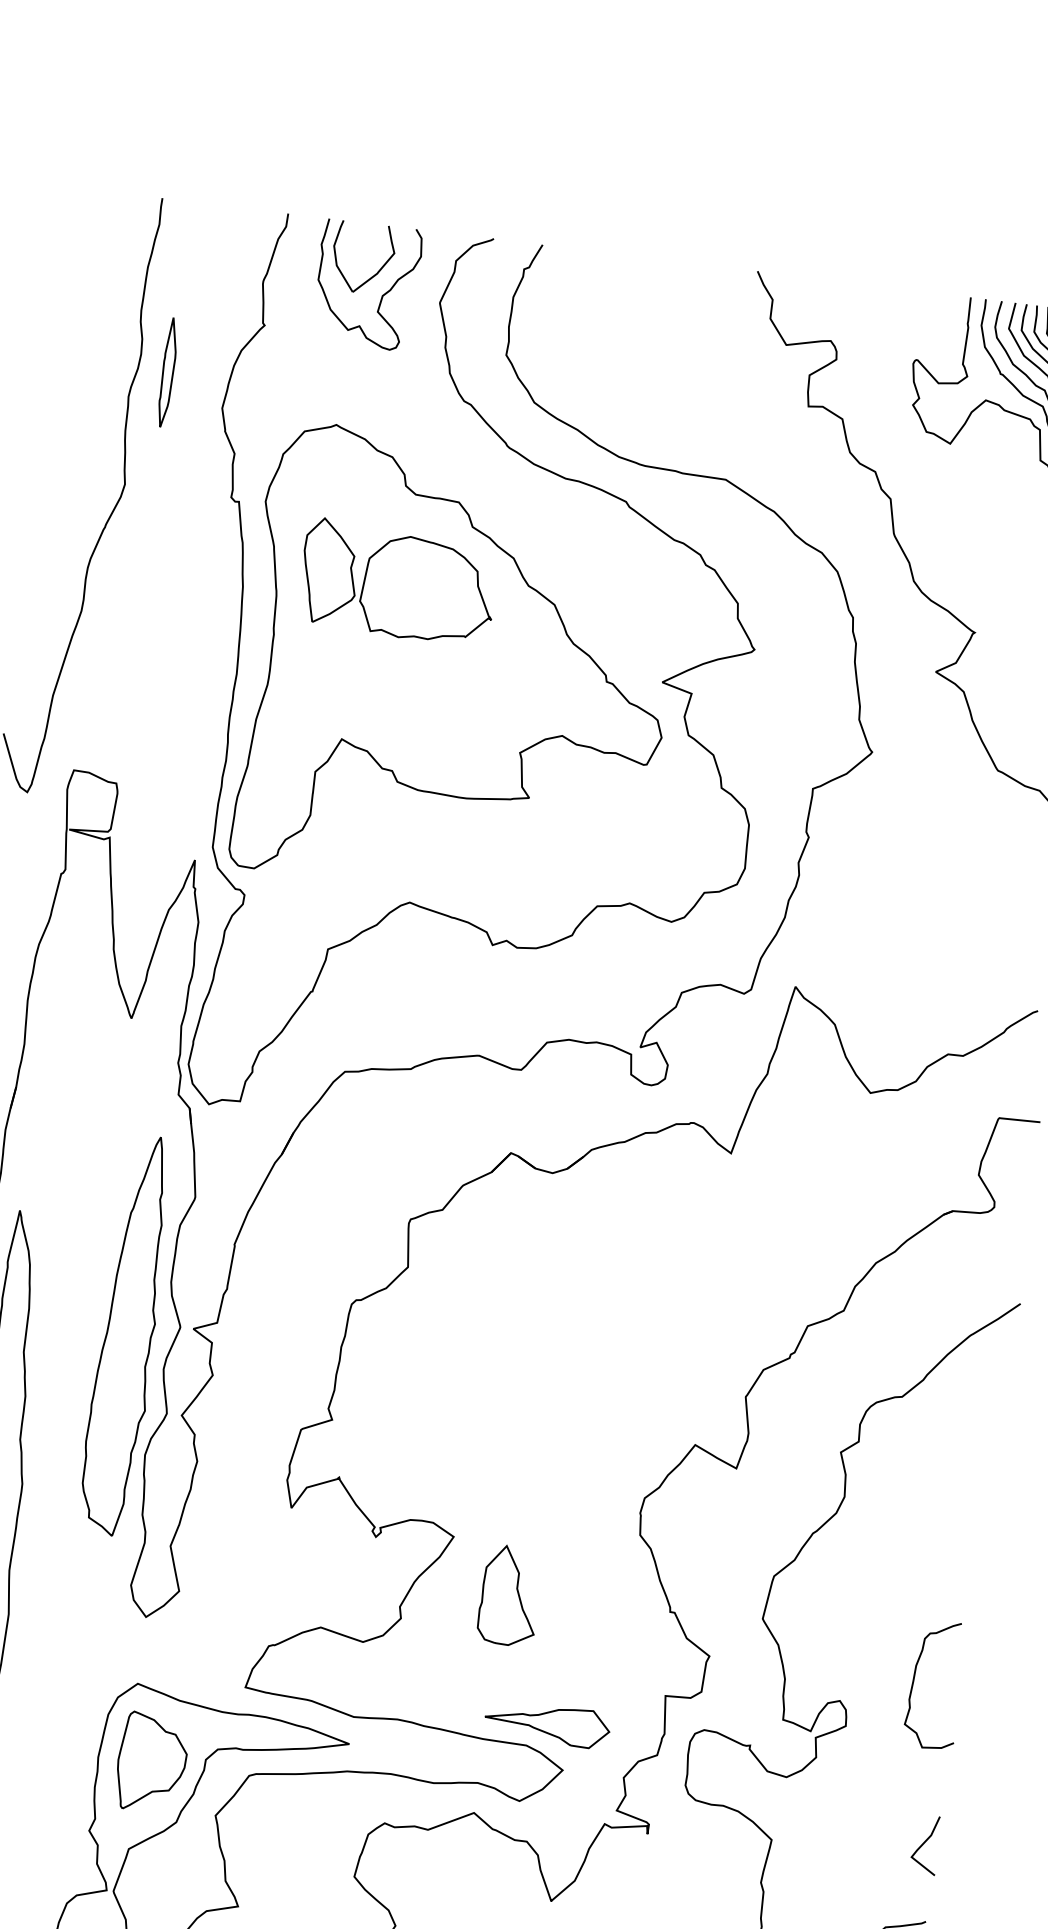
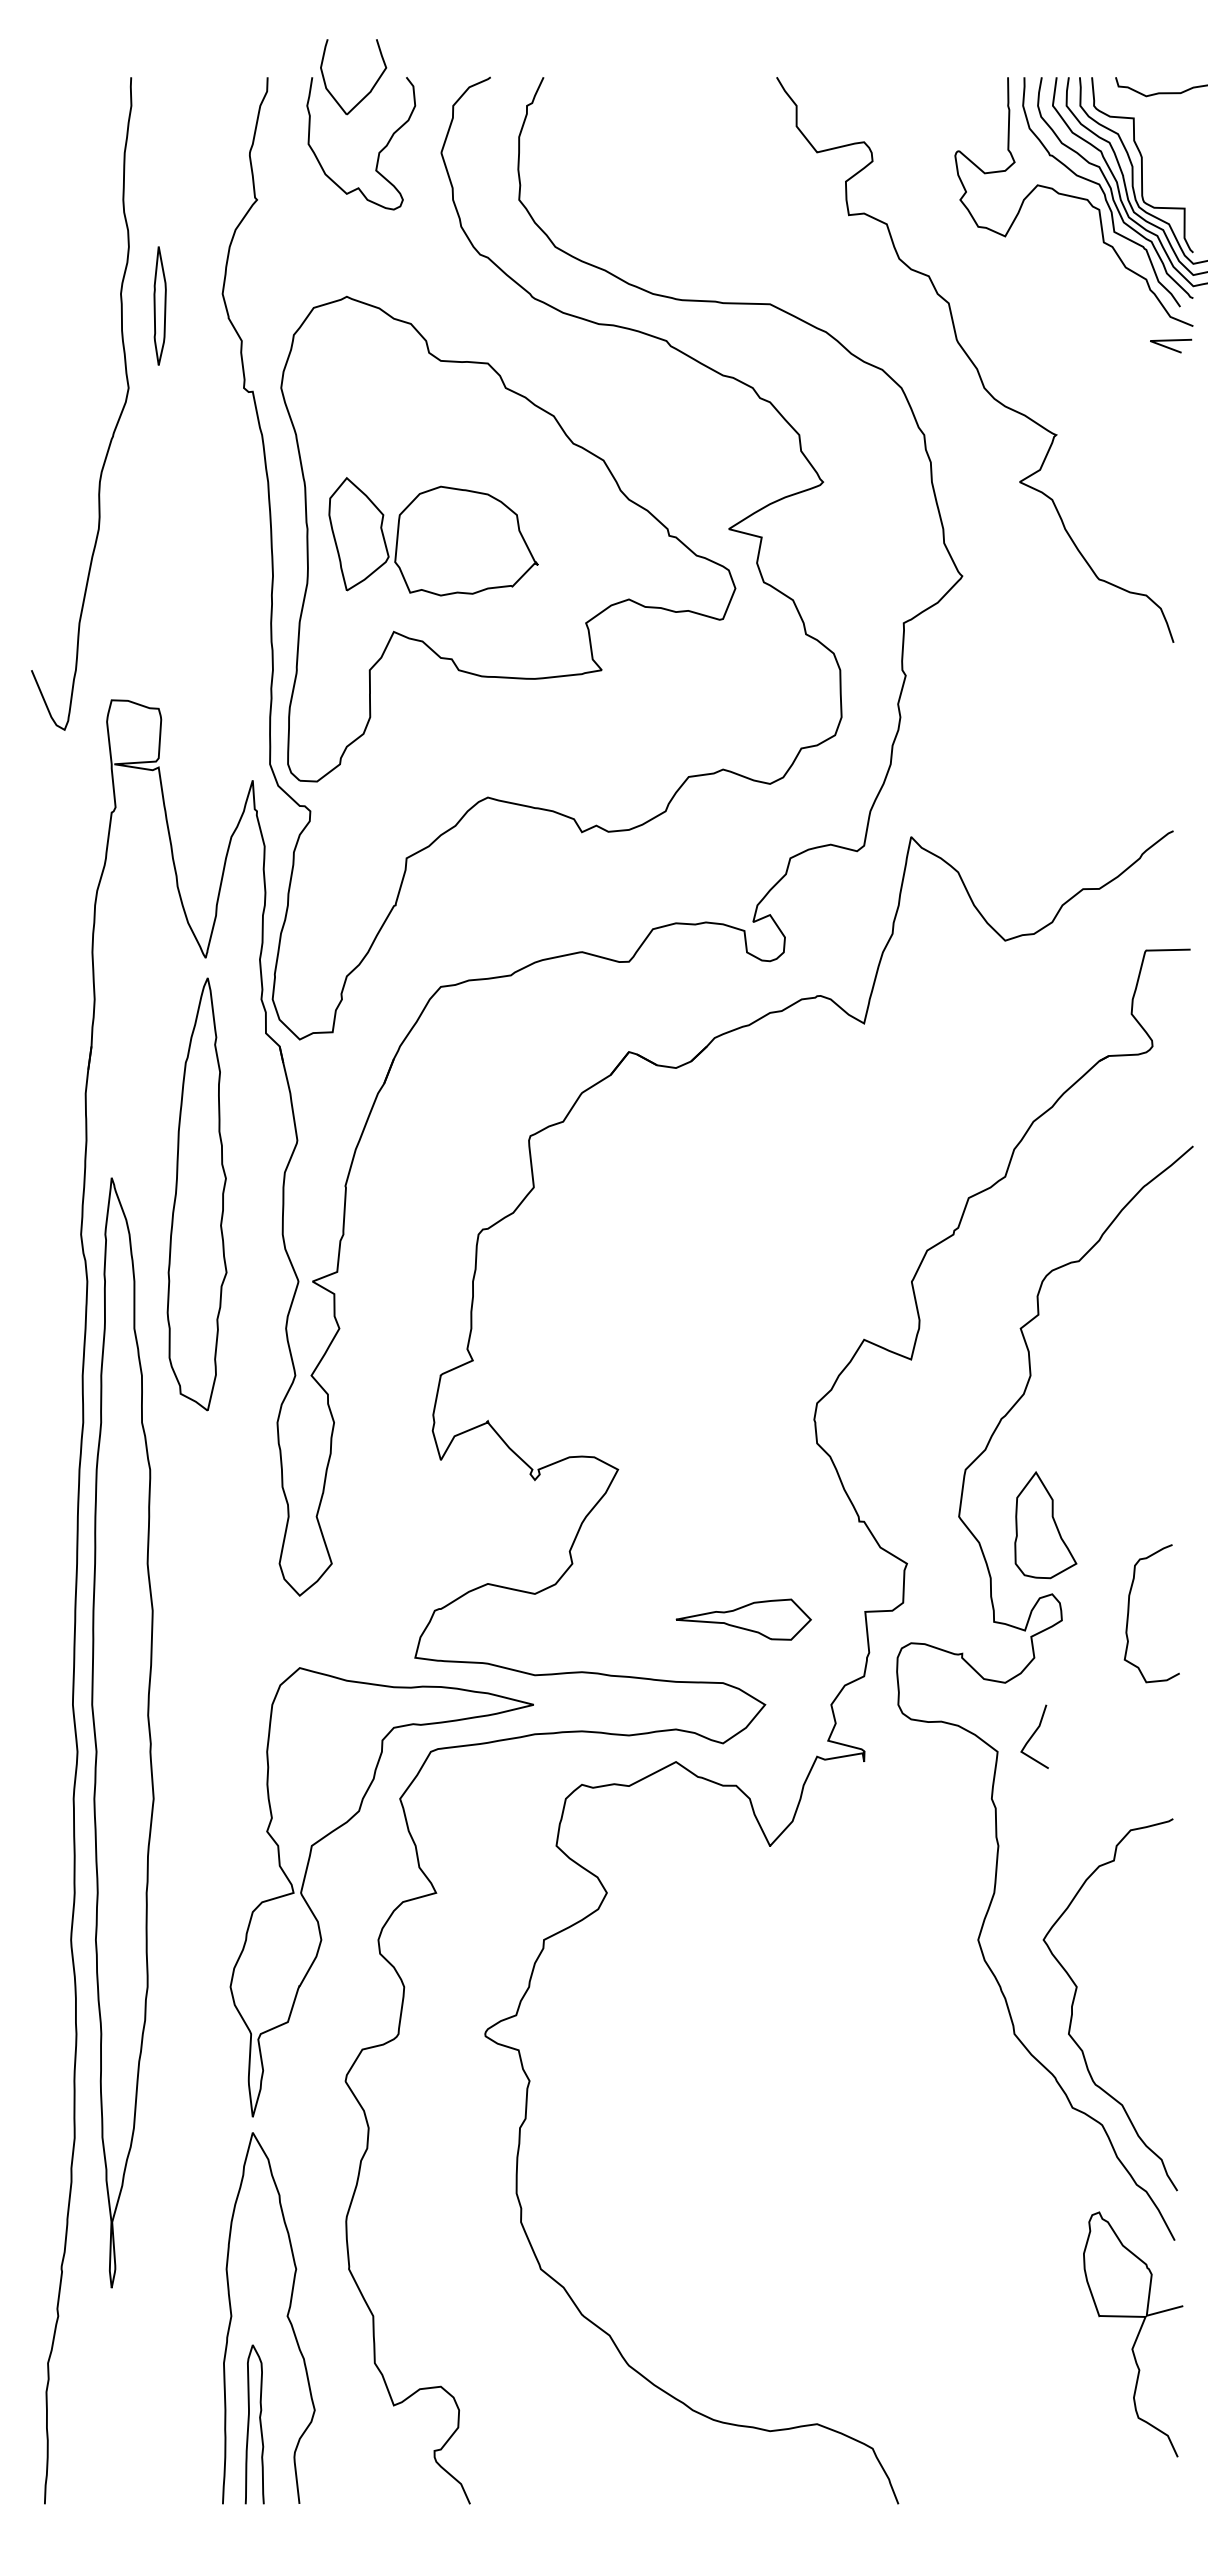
part: (377, 271) -> (370, 89), moved
part: (167, 372) -> (159, 305), moved
part: (398, 581) -> (433, 536), moved
part: (126, 1335) -> (196, 1194), moved
part: (509, 1595) -> (1045, 1525), moved
curve: (914, 1681) -> (1129, 1612), moved
part: (547, 1724) -> (743, 1619), moved
part: (152, 1762) -> (325, 1750), removed
line: (924, 1843) -> (1033, 1735), moved

